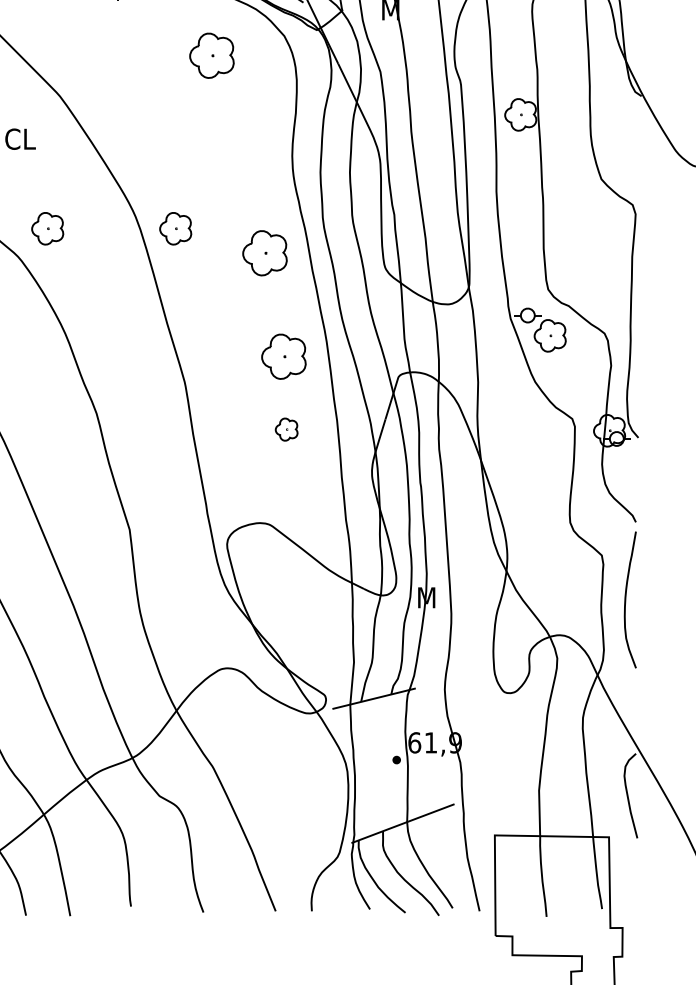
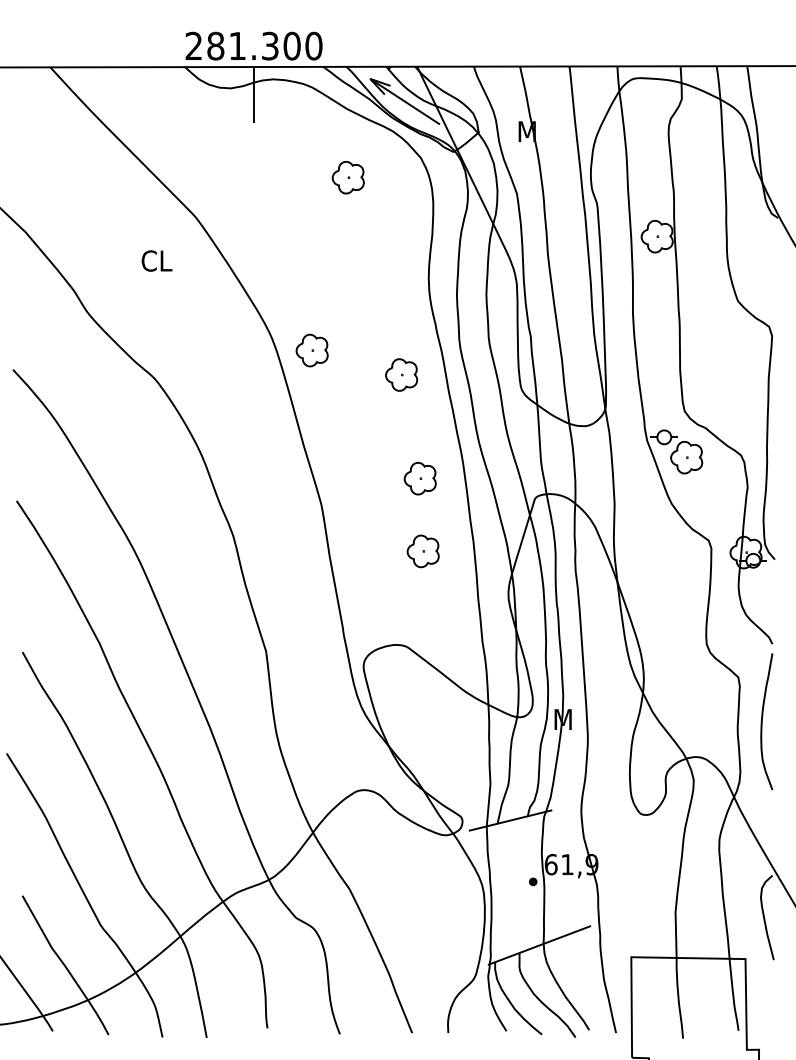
part: (211, 55) -> (347, 177), size x0.71
part: (47, 228) -> (183, 350), removed
part: (265, 252) -> (401, 374), size x0.71
part: (283, 356) -> (419, 478), size x0.71
part: (286, 429) -> (422, 551), size x1.43

